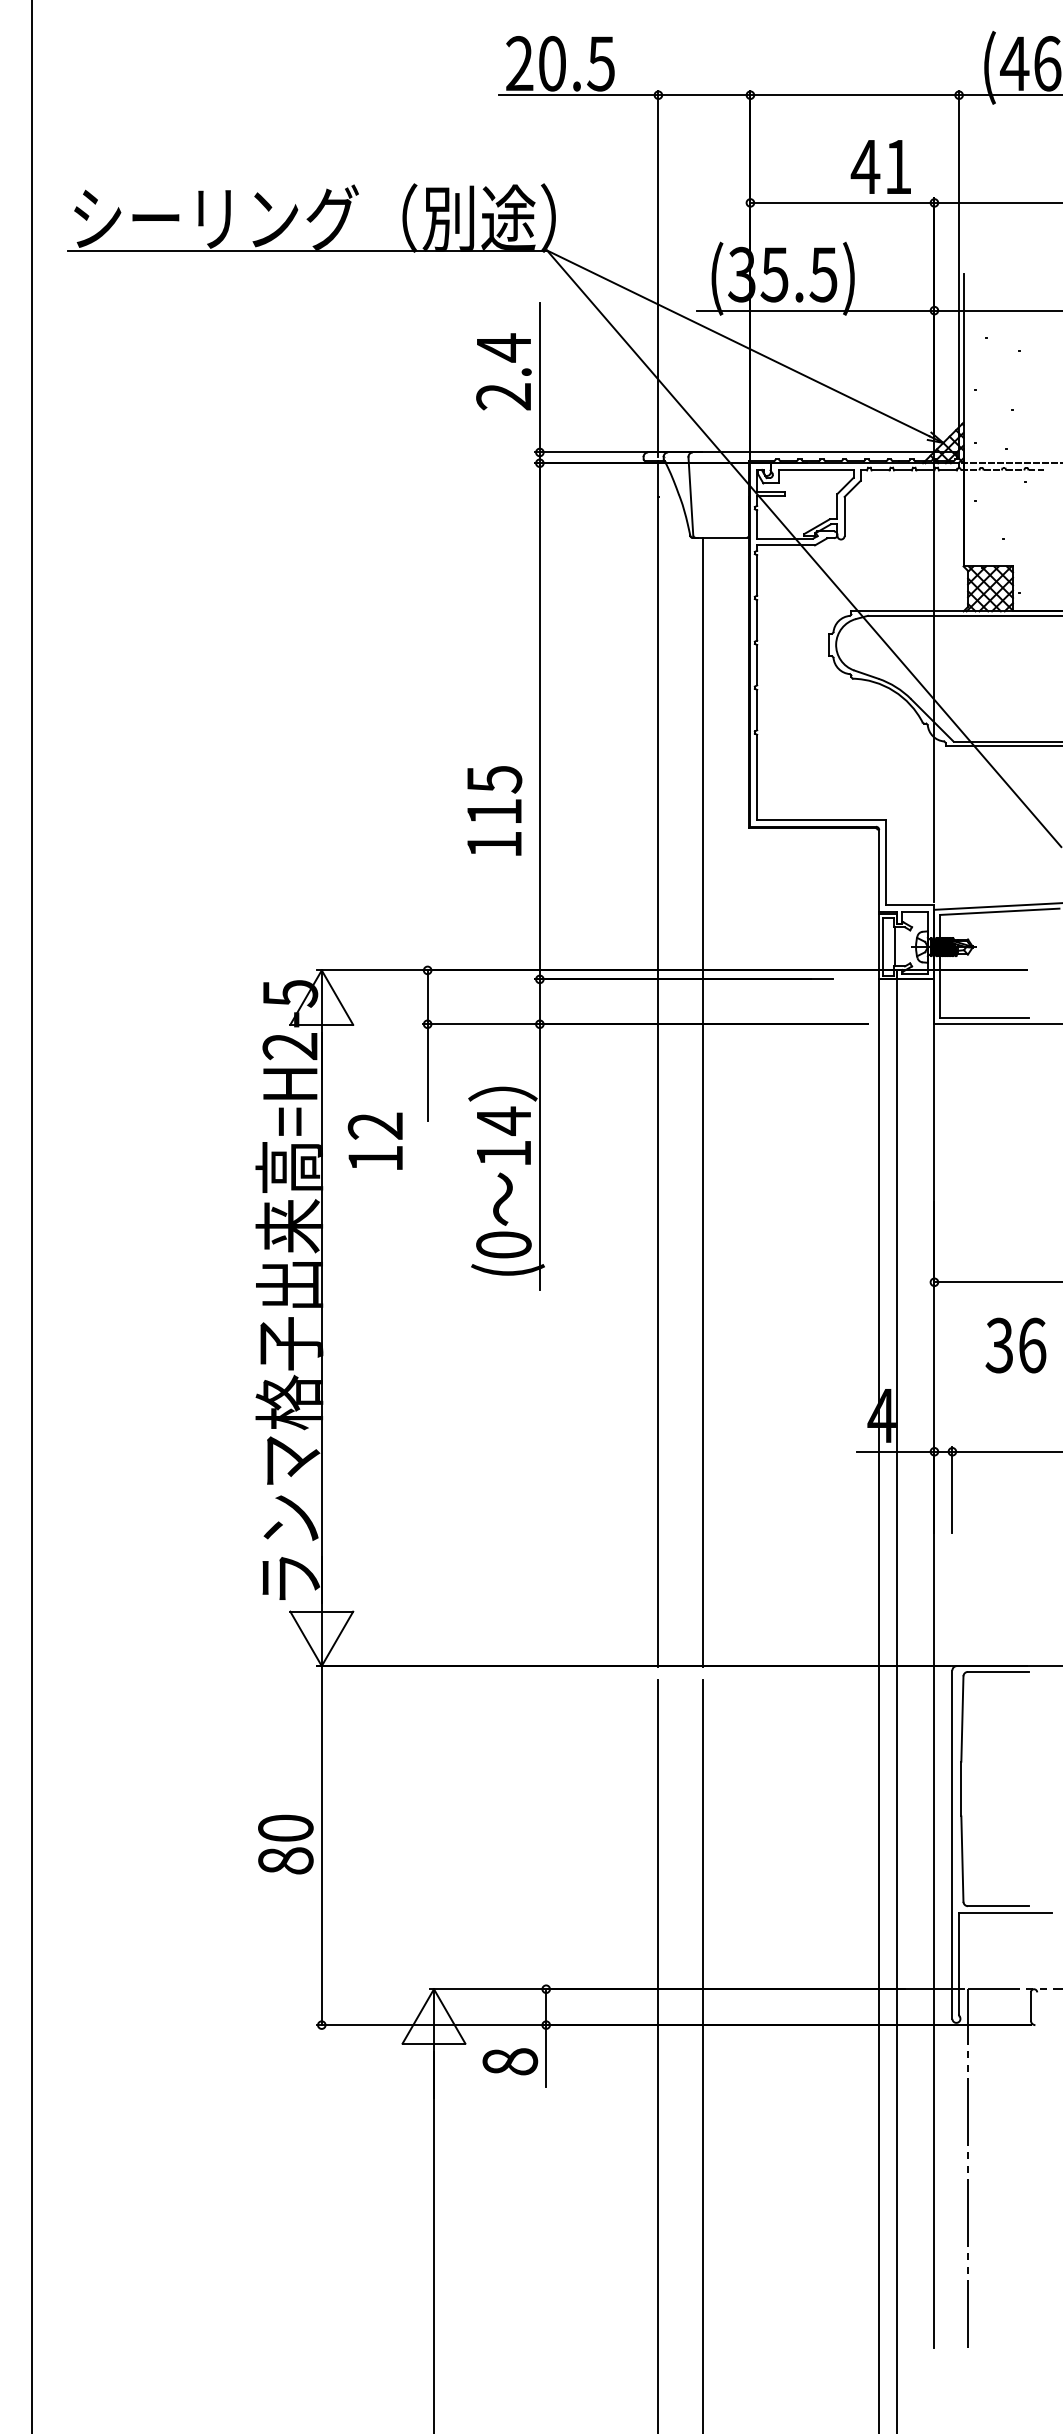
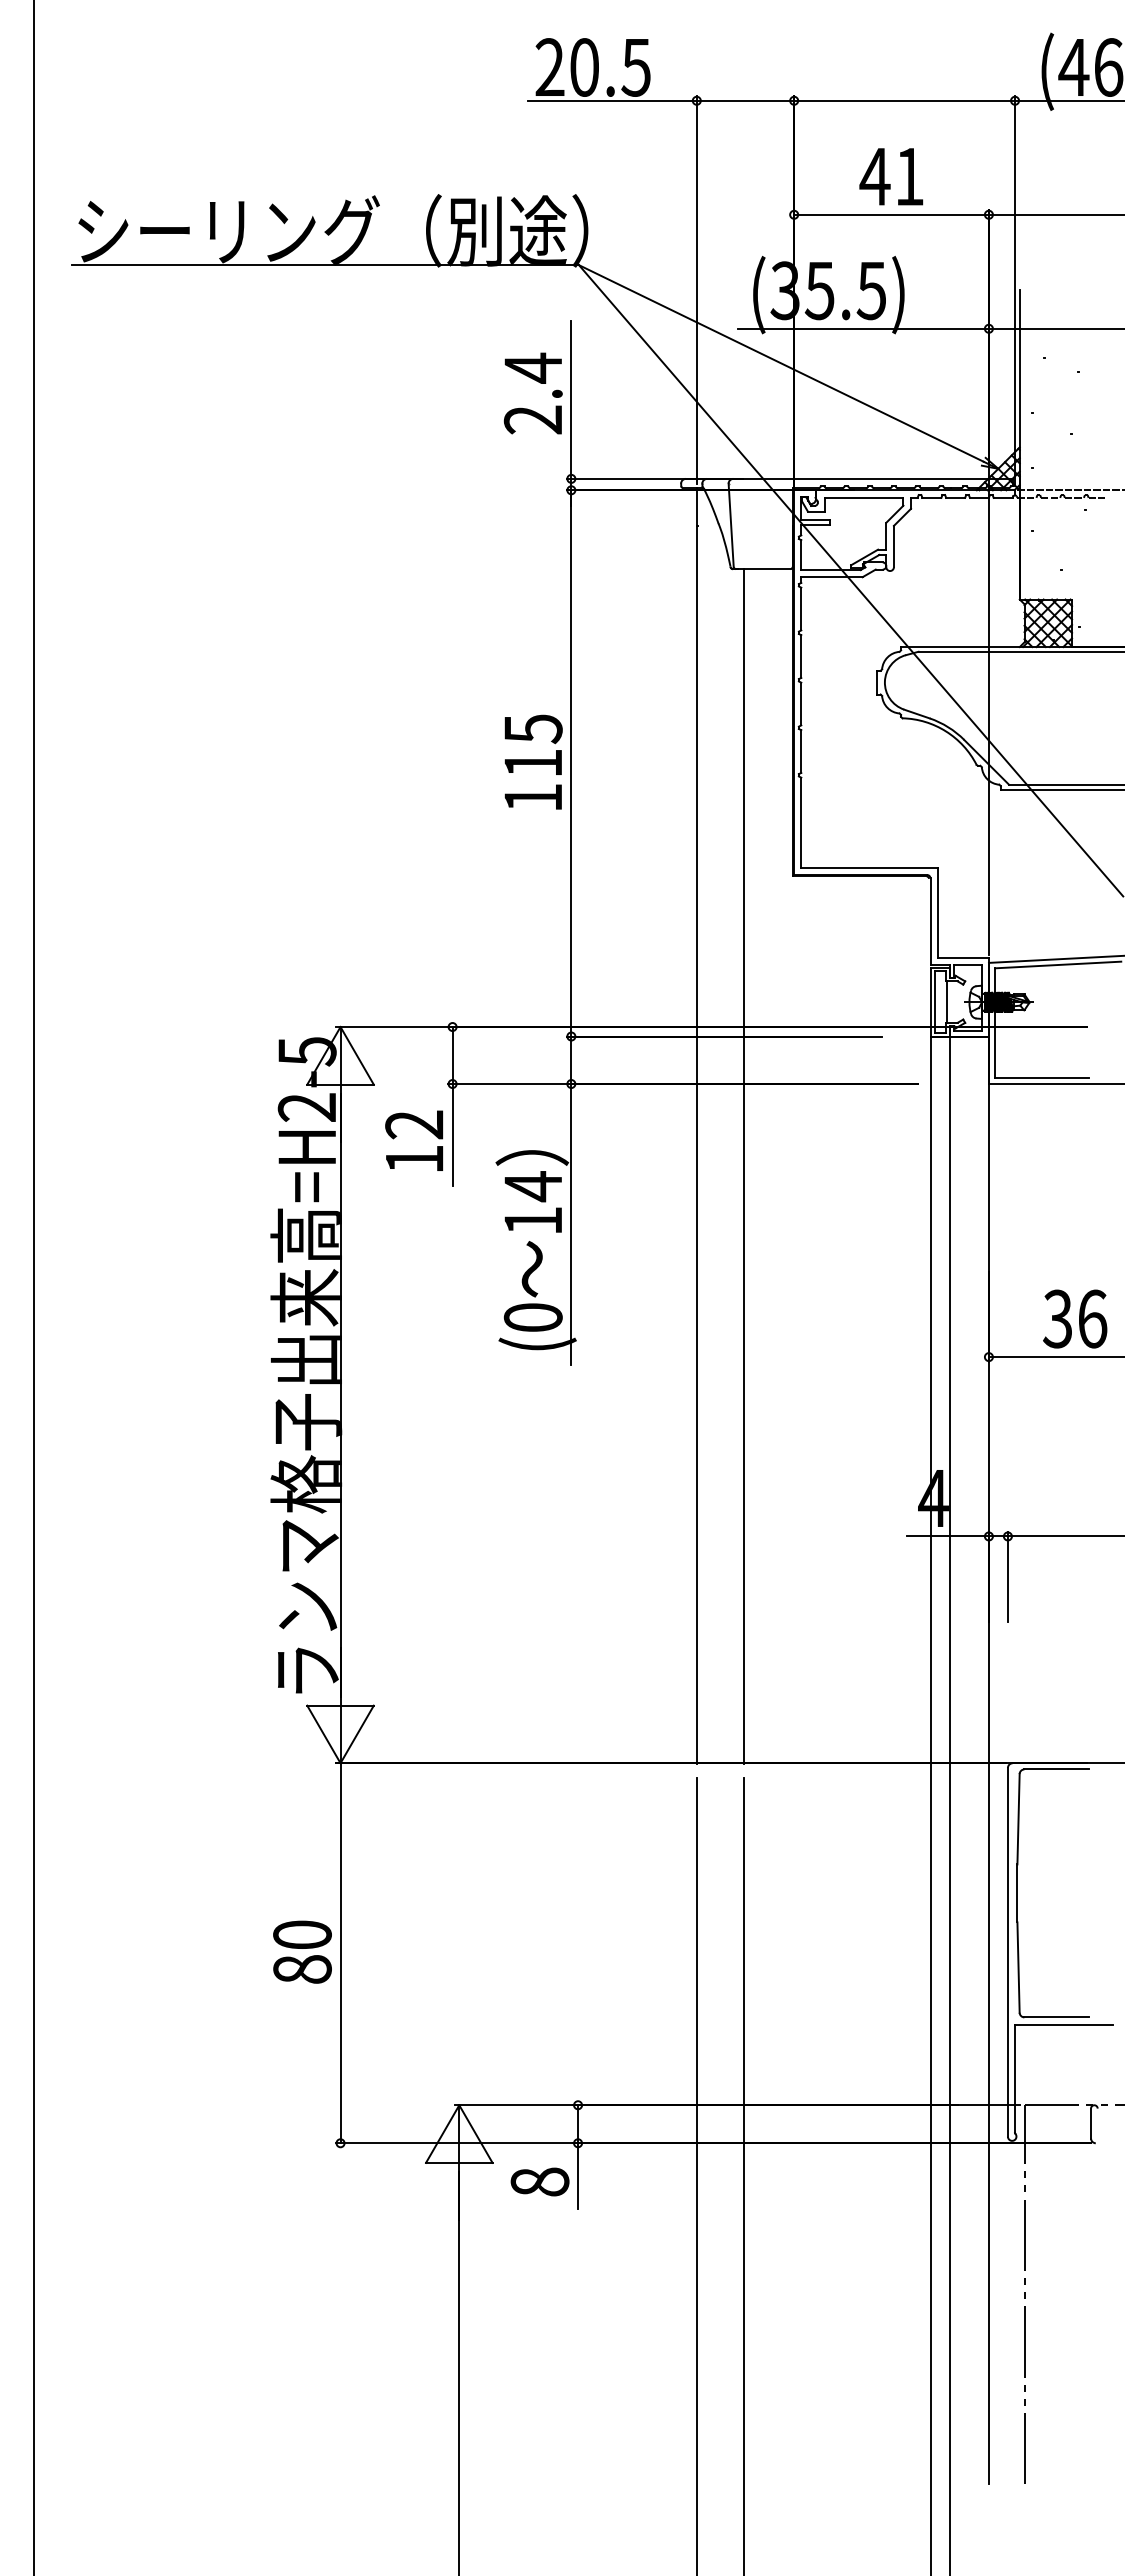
text: (881, 166) -> (891, 176), moved
text: (494, 810) -> (533, 761), moved
text: (374, 1140) -> (413, 1140), moved
text: (1016, 1345) -> (1075, 1318), moved

